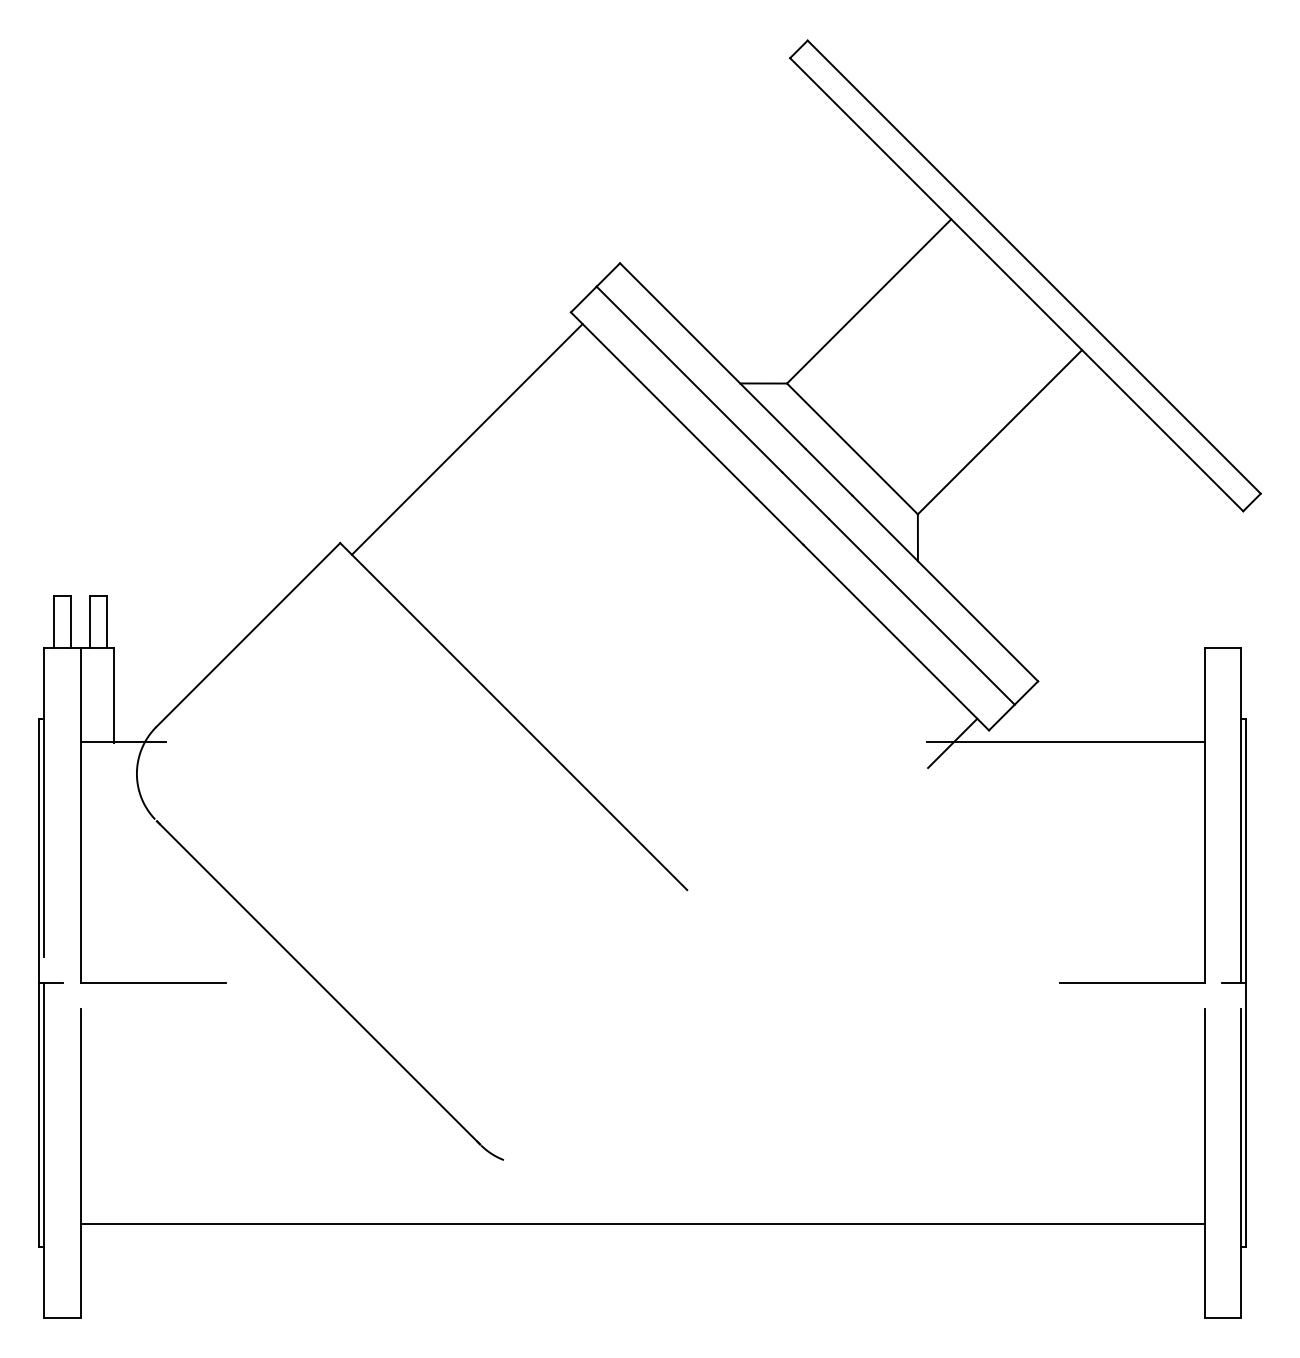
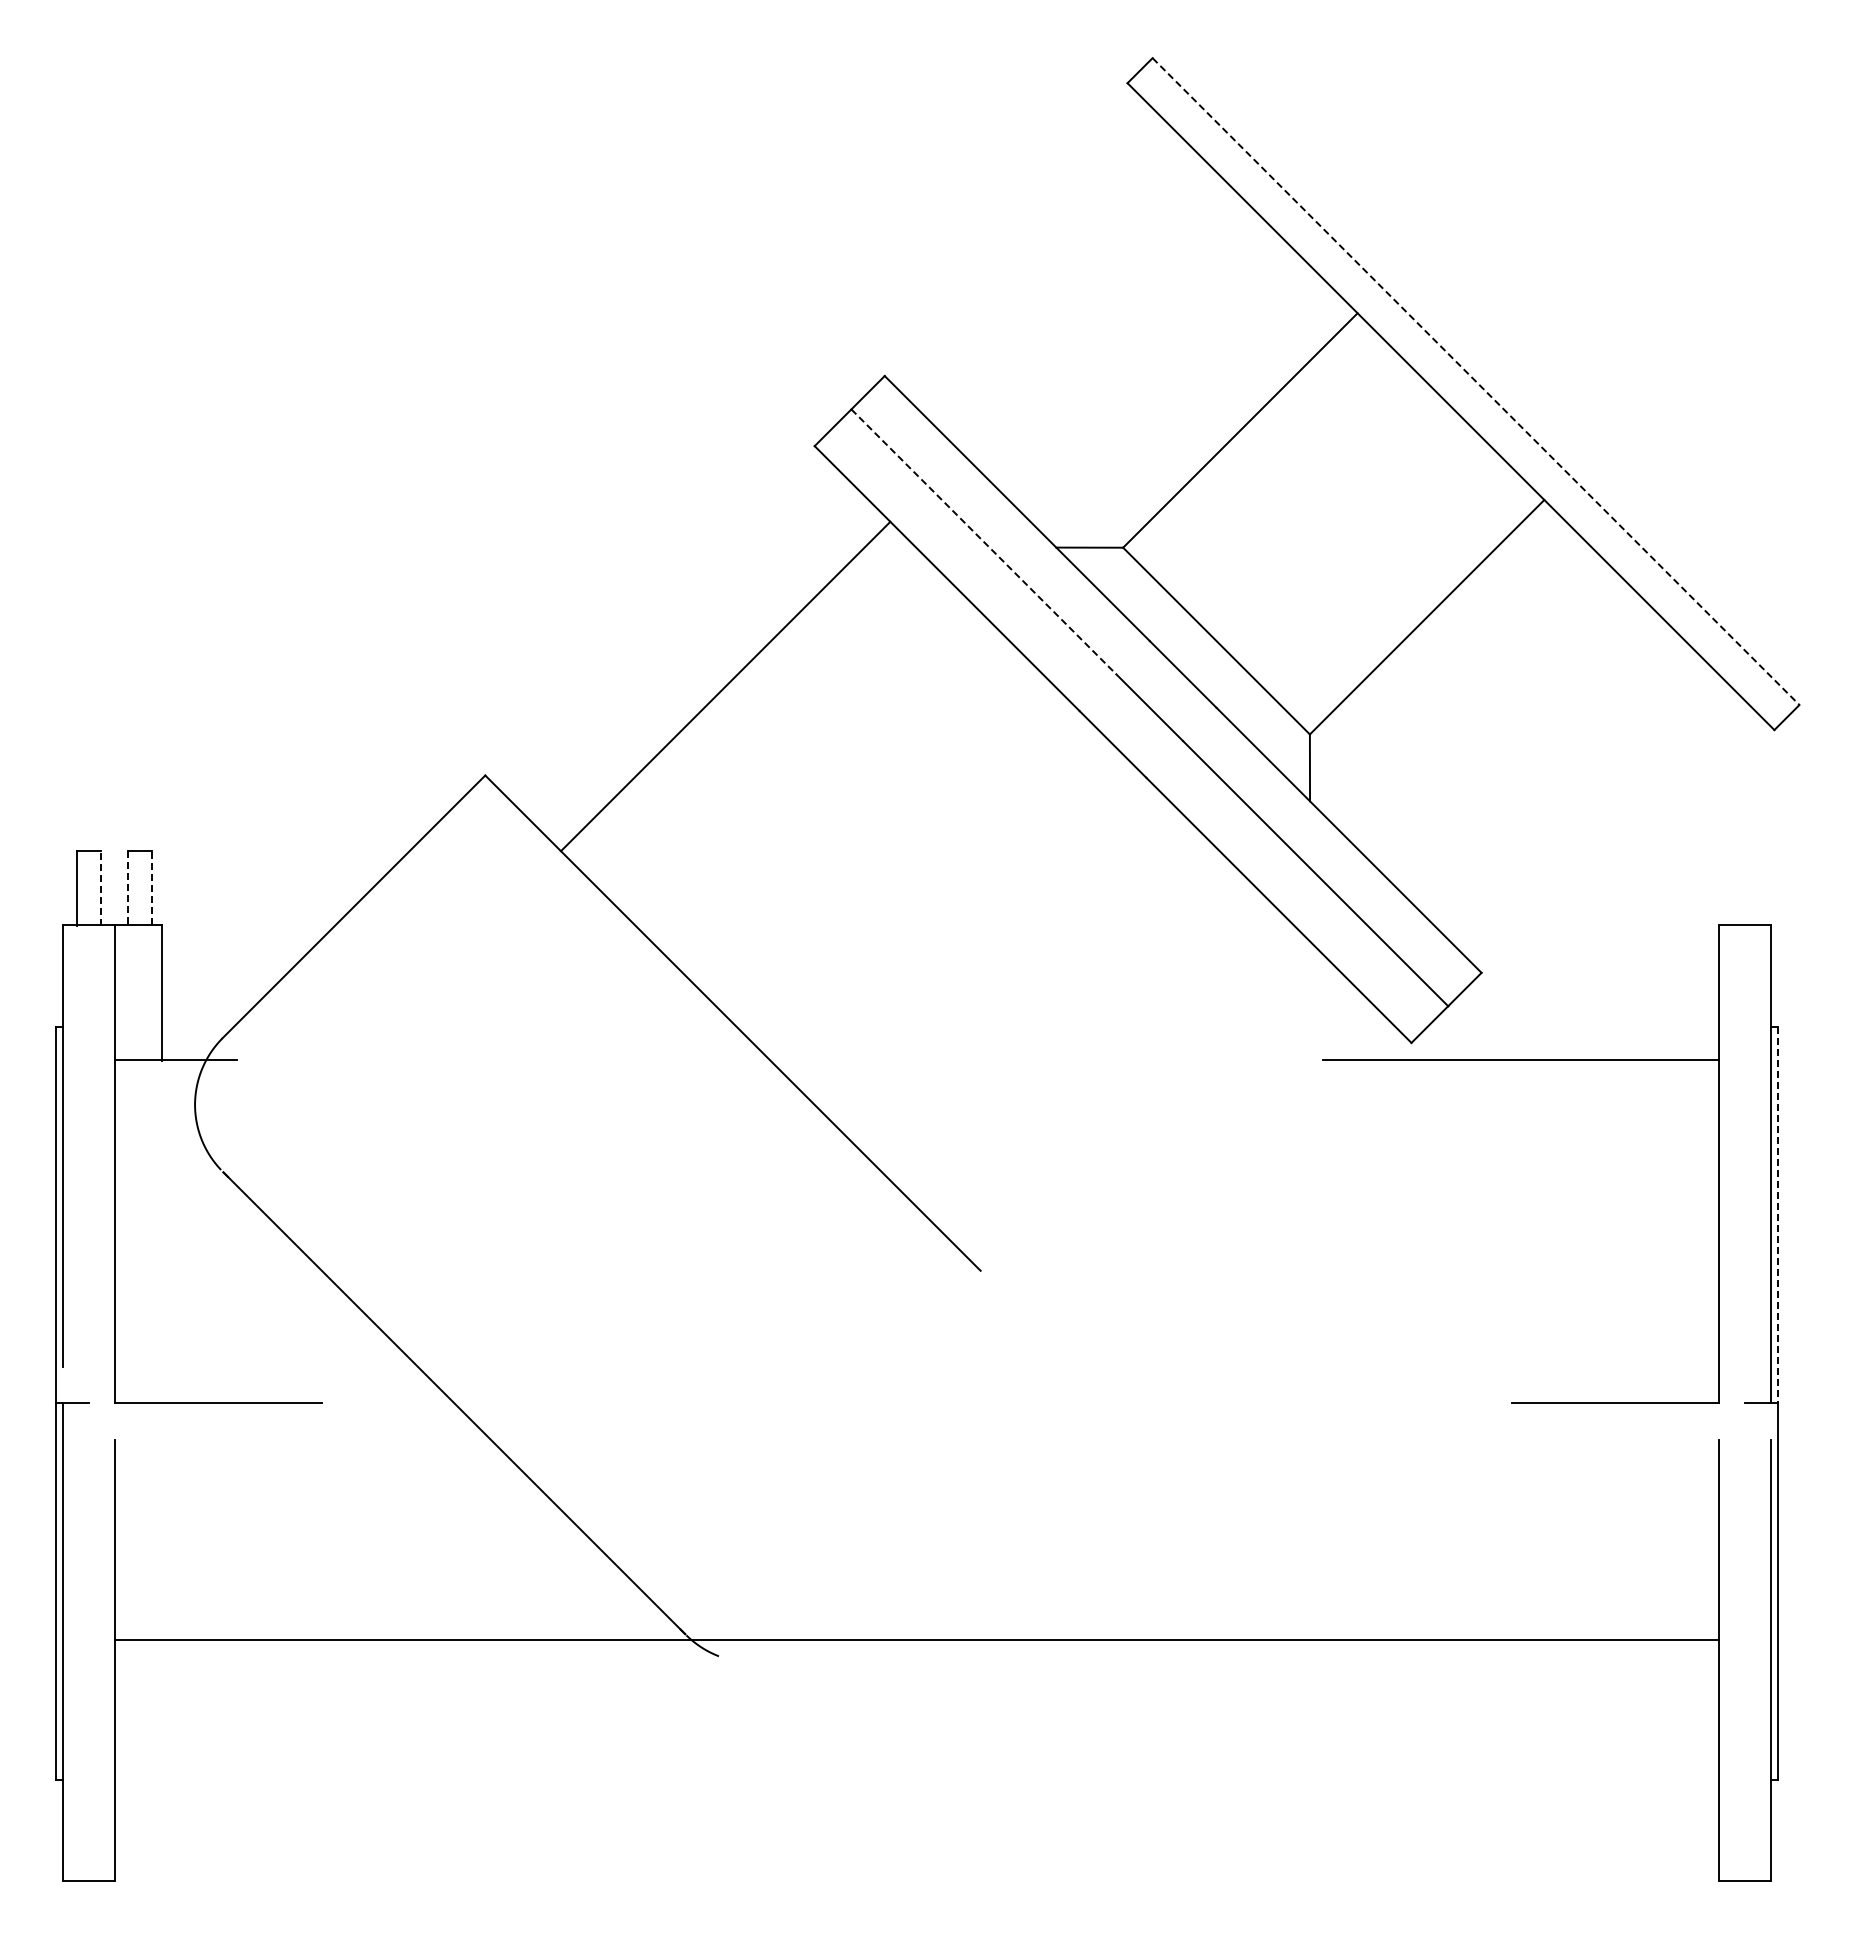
line: (1034, 267) -> (1476, 381), solid -> dashed
line: (689, 379) -> (984, 542), solid -> dashed
line: (467, 439) -> (725, 686), moved
line: (106, 621) -> (151, 887), solid -> dashed
line: (70, 622) -> (100, 888), solid -> dashed
line: (90, 622) -> (128, 888), solid -> dashed
line: (952, 743) -> (1359, 1061), removed
line: (1246, 851) -> (1778, 1215), solid -> dashed
line: (642, 1223) -> (916, 1639), moved

